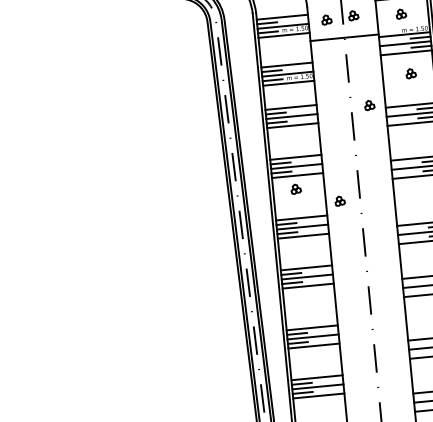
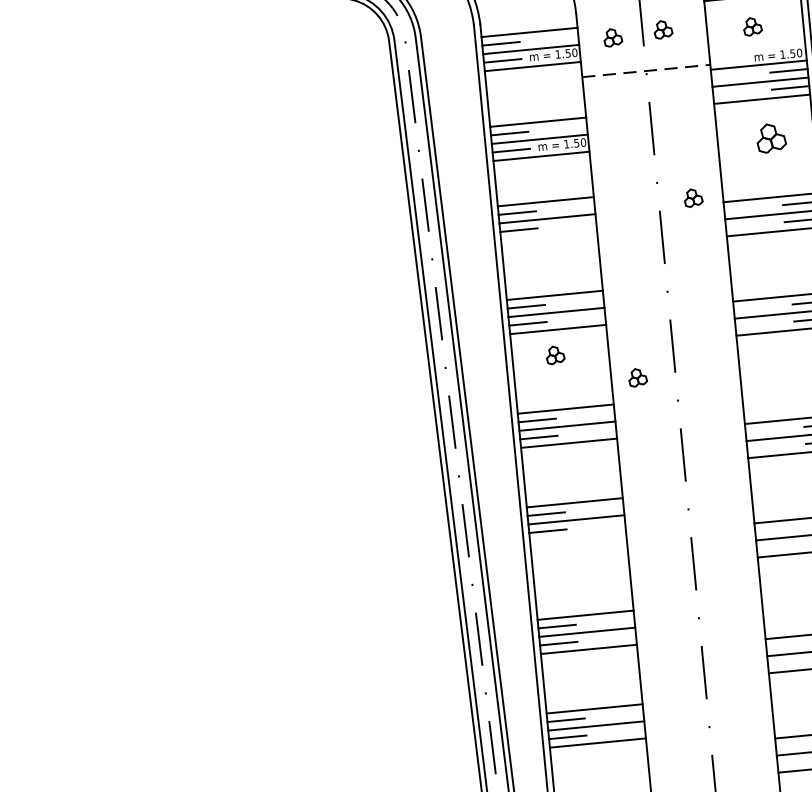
line: (345, 37) -> (648, 70), solid -> dashed
part: (410, 73) -> (769, 138), size x1.6
line: (292, 125) -> (548, 235), removed
line: (307, 285) -> (576, 535), removed

